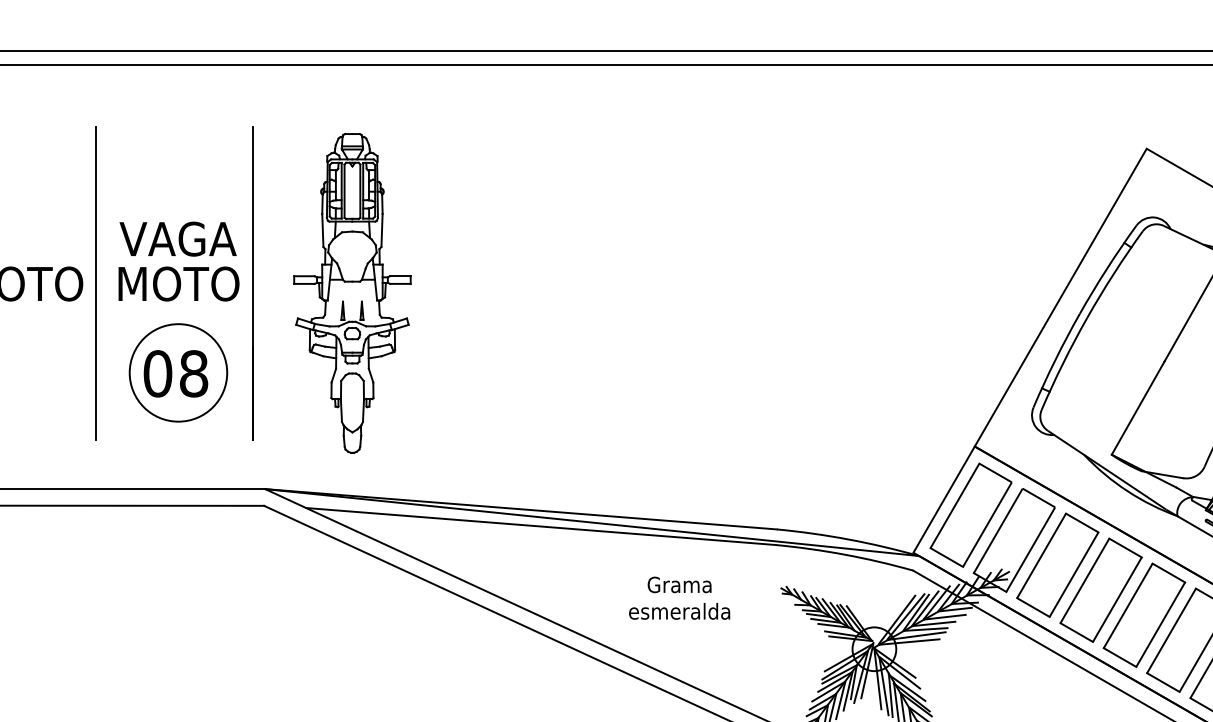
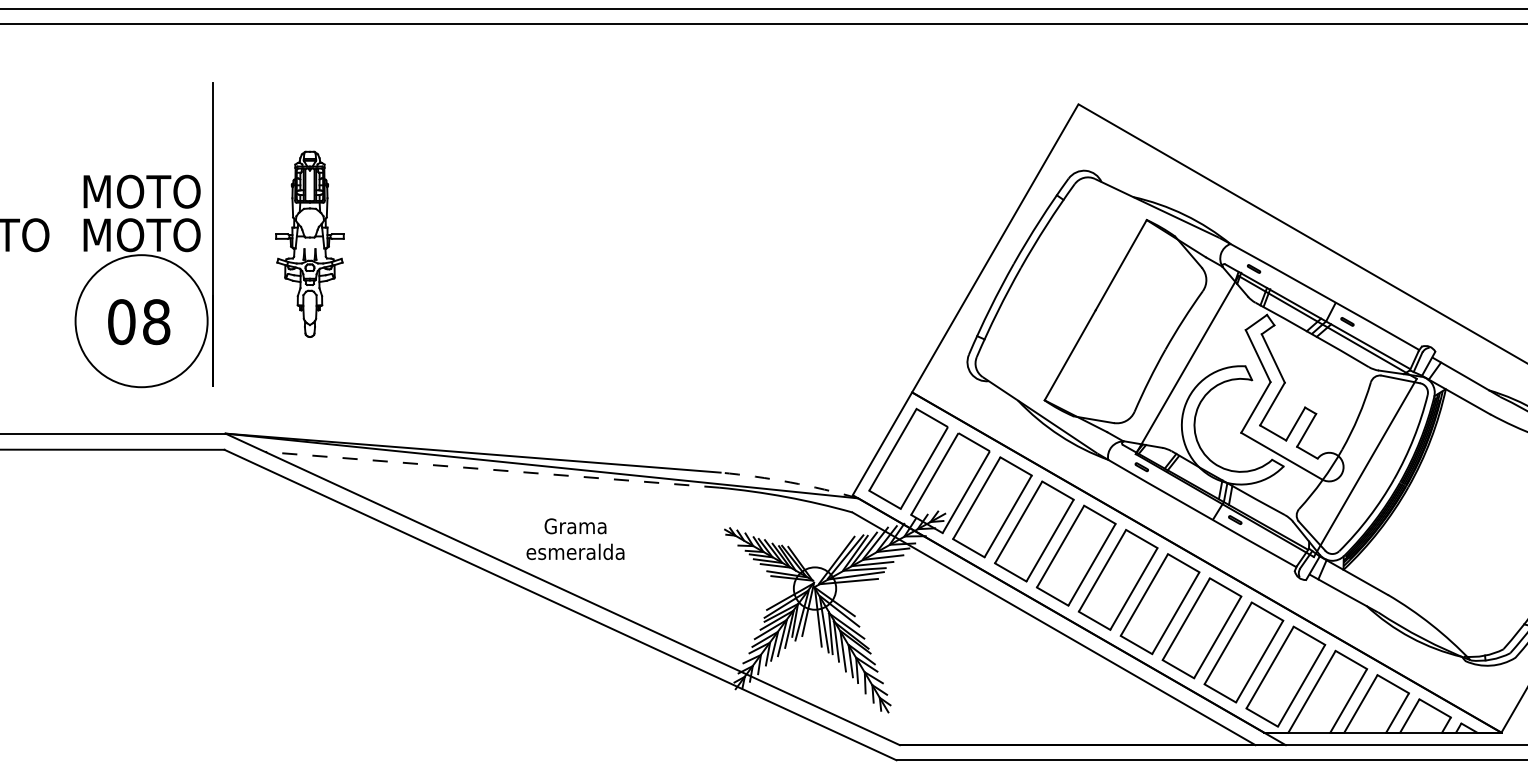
text: (178, 238) -> (141, 191), VAGA -> MOTO
line: (96, 283) -> (62, 234), removed
part: (351, 293) -> (309, 244), size x0.6
circle: (178, 373) -> (141, 321), size x1.4
line: (541, 526) -> (492, 469), solid -> dashed
arc: (849, 539) -> (790, 482), solid -> dashed
text: (679, 597) -> (575, 538), moved

